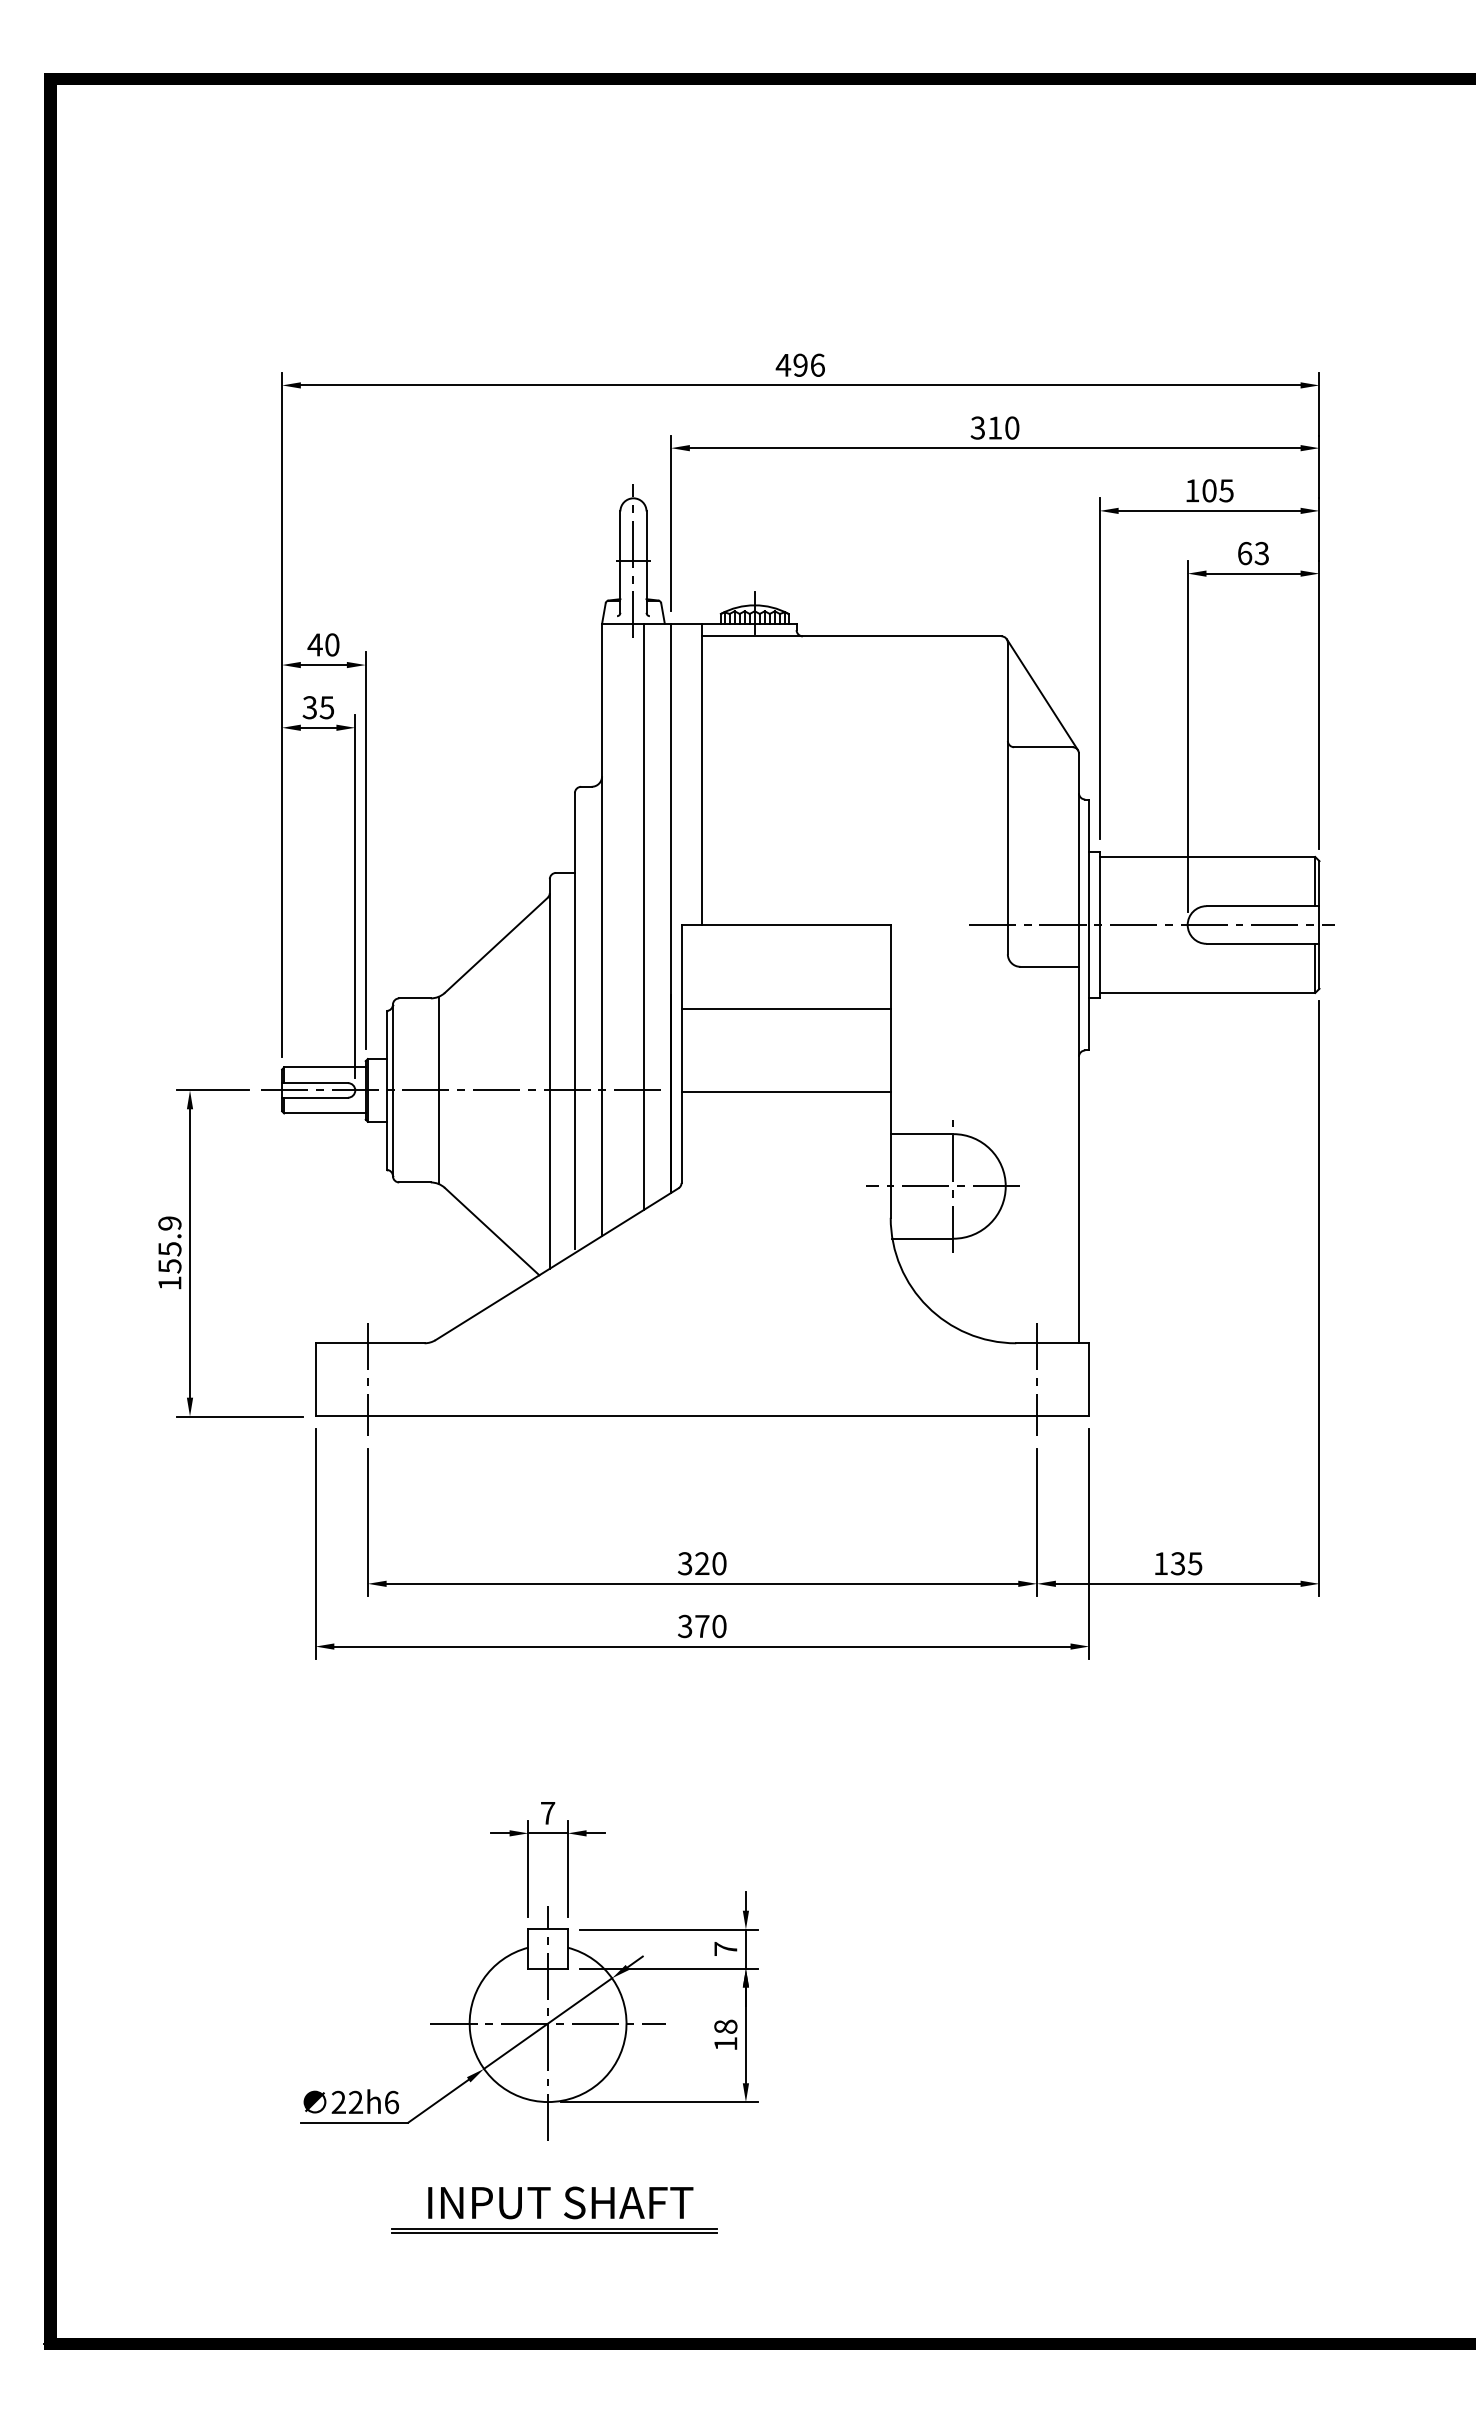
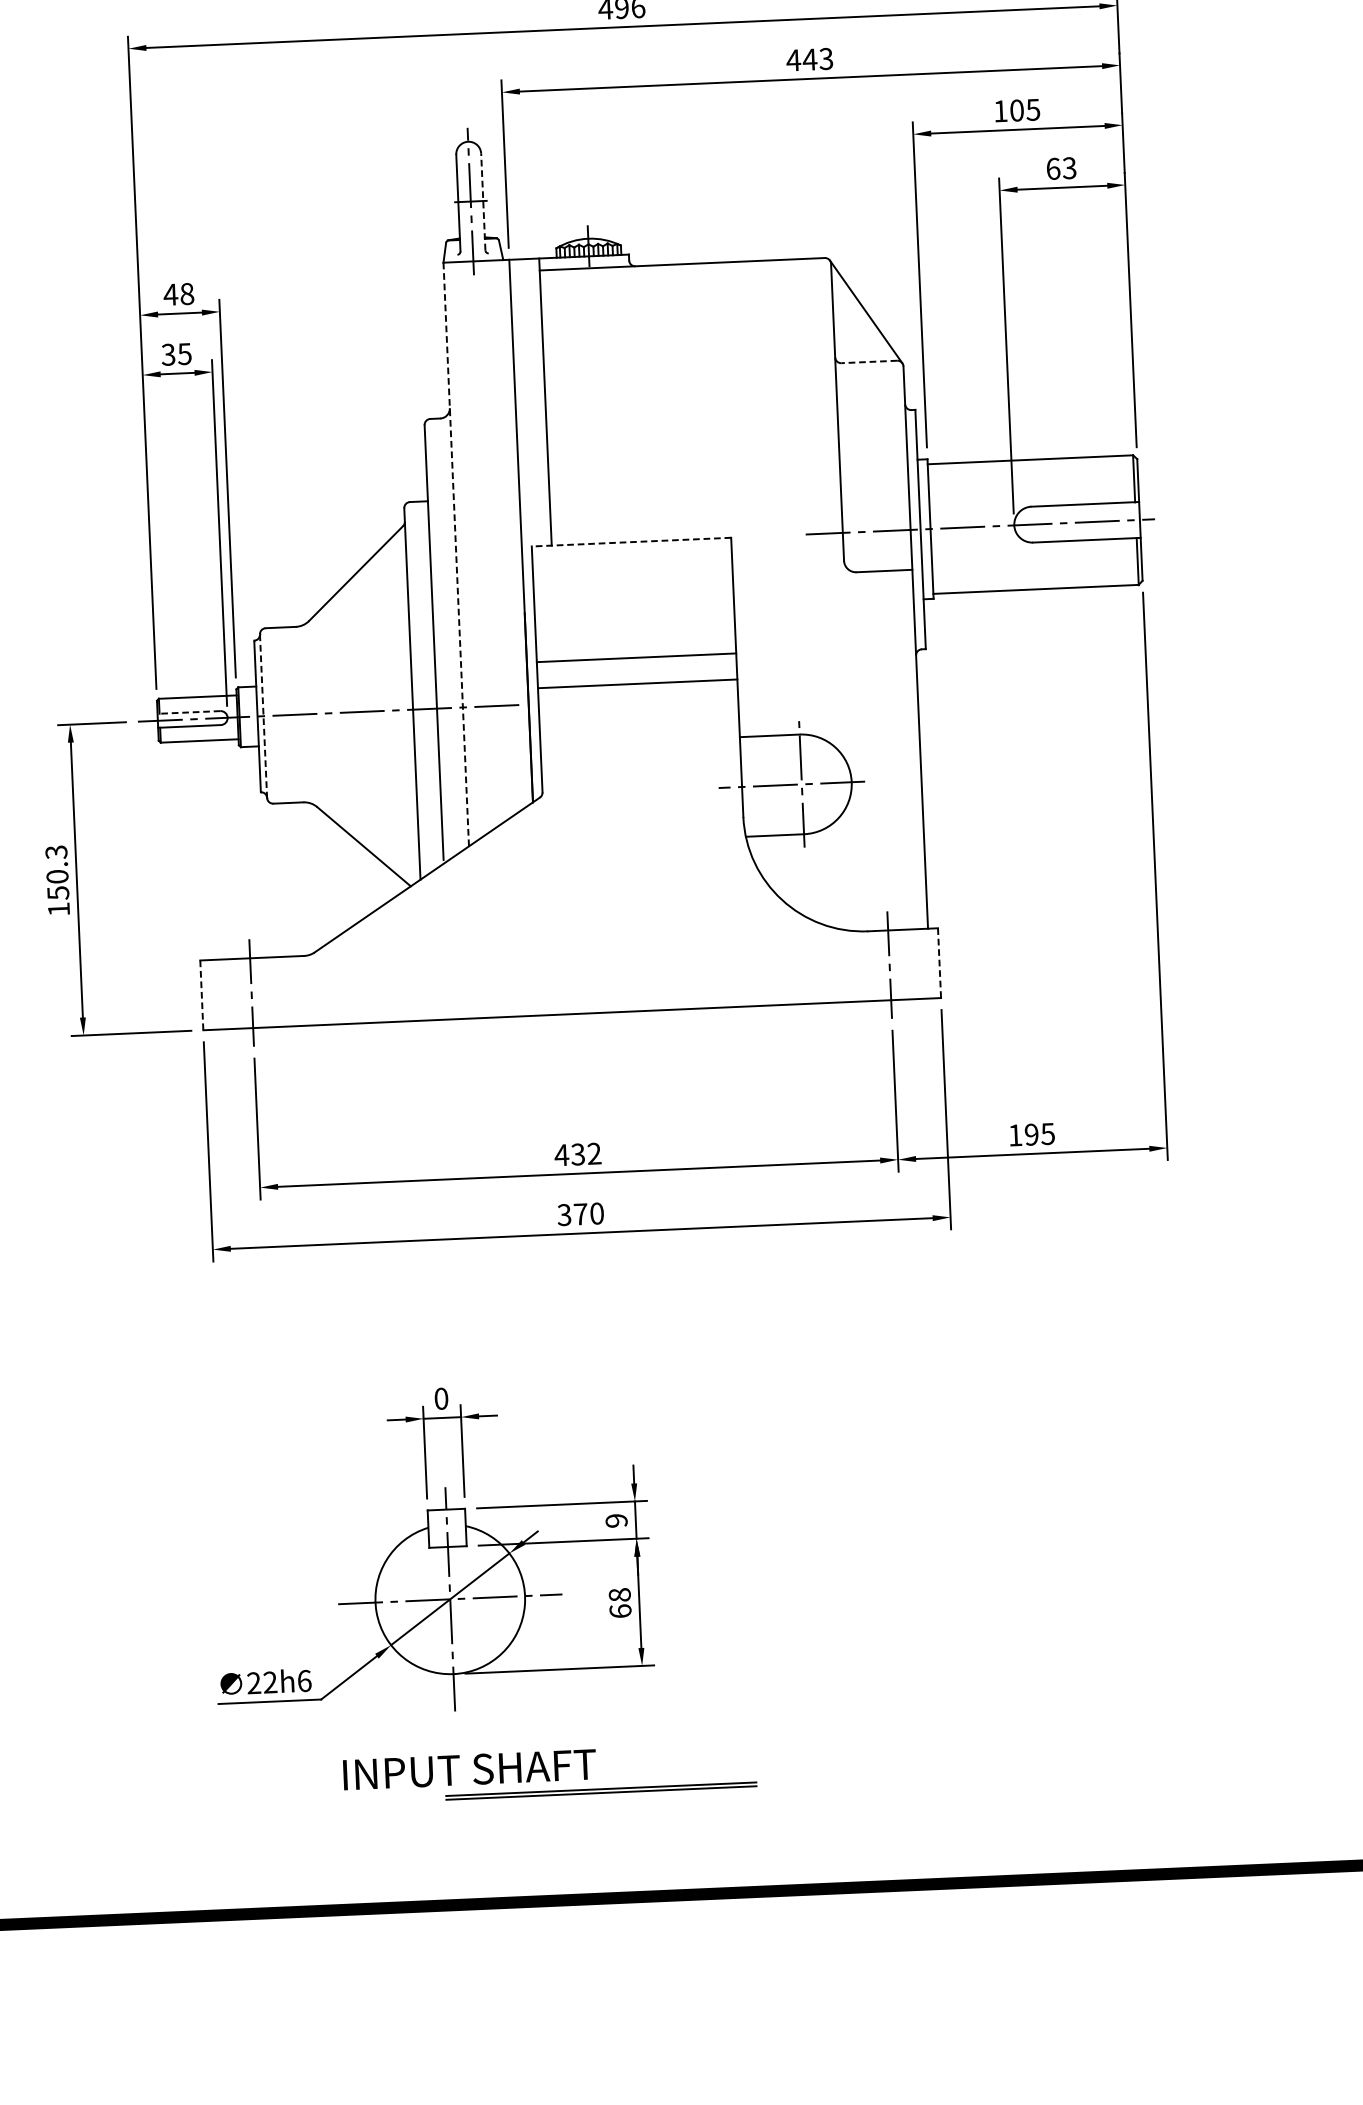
text: (994, 427) -> (809, 59), 310 -> 443
line: (646, 562) -> (483, 202), solid -> dashed
text: (332, 644) -> (187, 293), 40 -> 48
line: (1042, 747) -> (868, 362), solid -> dashed
line: (643, 916) -> (495, 539), removed
line: (786, 925) -> (631, 542), solid -> dashed
line: (602, 930) -> (456, 555), solid -> dashed
line: (785, 1008) -> (637, 683), moved
line: (315, 1083) -> (189, 712), solid -> dashed
line: (392, 1090) -> (263, 716), solid -> dashed
line: (438, 1090) -> (306, 714), removed
line: (785, 1092) -> (635, 657), moved
text: (169, 1236) -> (56, 864), 155.9 -> 150.3
line: (315, 1379) -> (201, 995), solid -> dashed
line: (1089, 1379) -> (939, 962), solid -> dashed
text: (701, 1563) -> (577, 1154), 320 -> 432
text: (1177, 1563) -> (1031, 1134), 135 -> 195
text: (548, 1812) -> (441, 1398), 7 -> 0
text: (725, 1949) -> (616, 1521), 7 -> 9
text: (725, 2043) -> (620, 1610), 18 -> 68
part: (554, 2230) -> (601, 1790), moved

